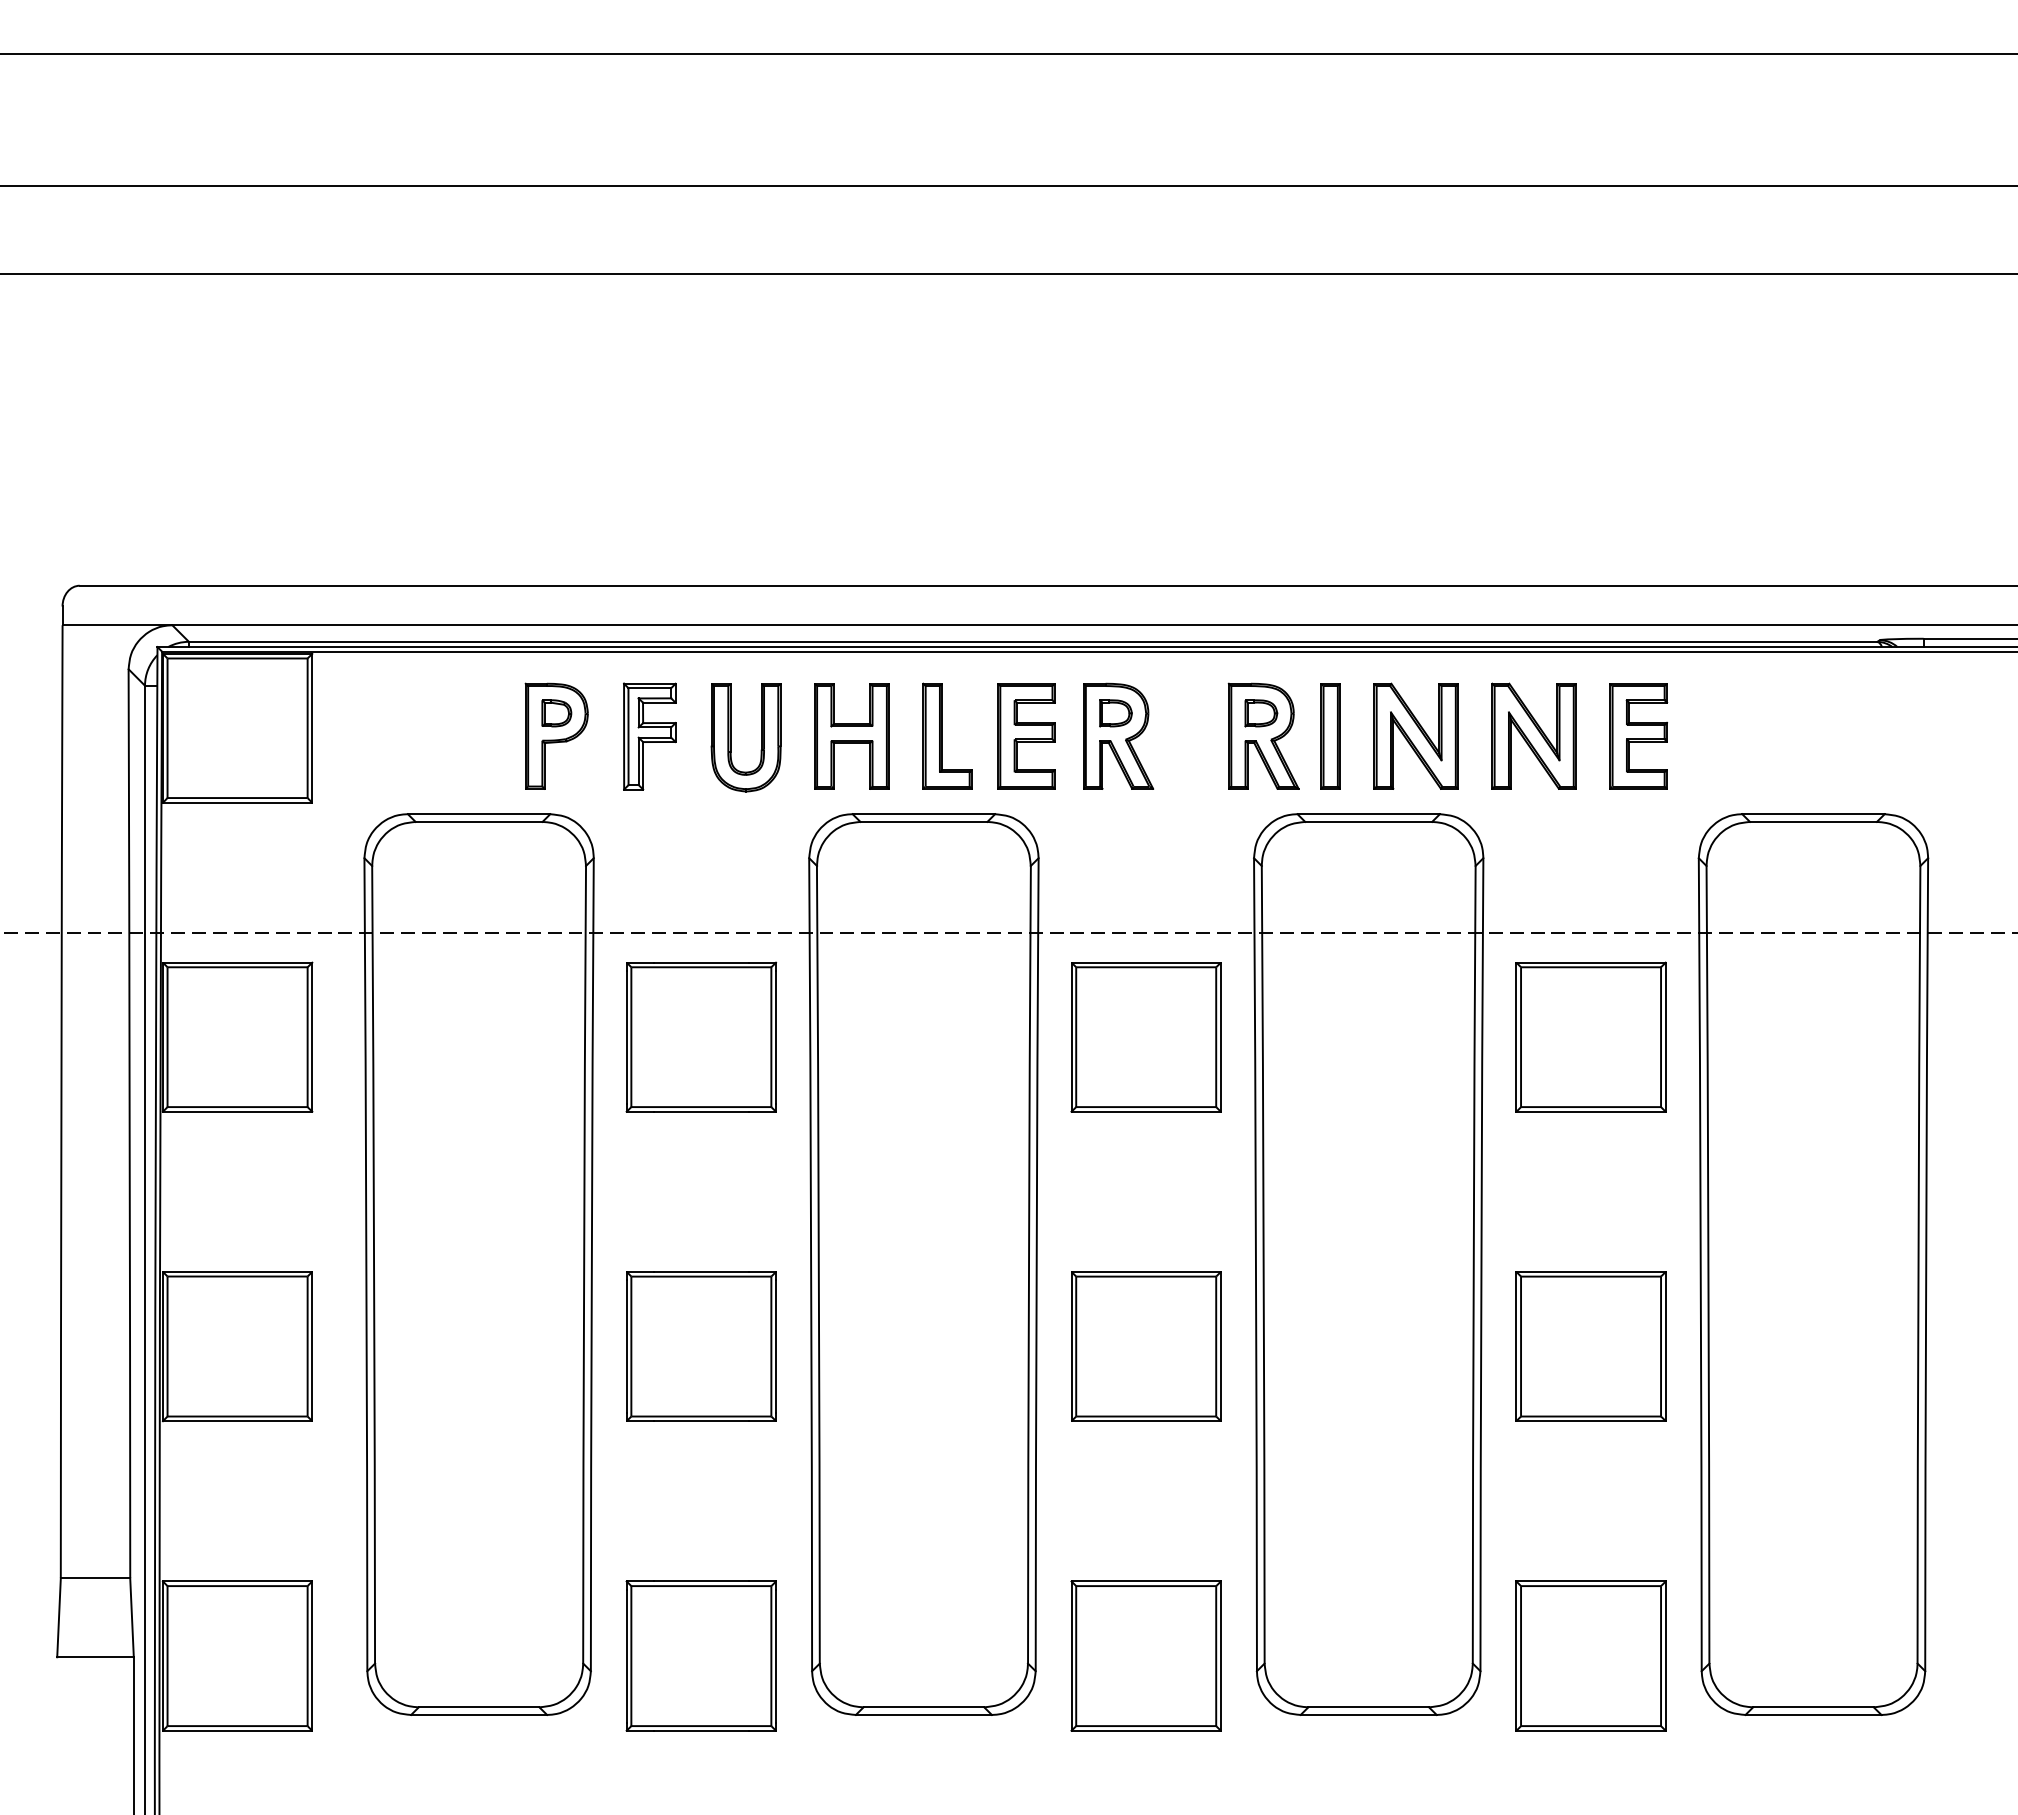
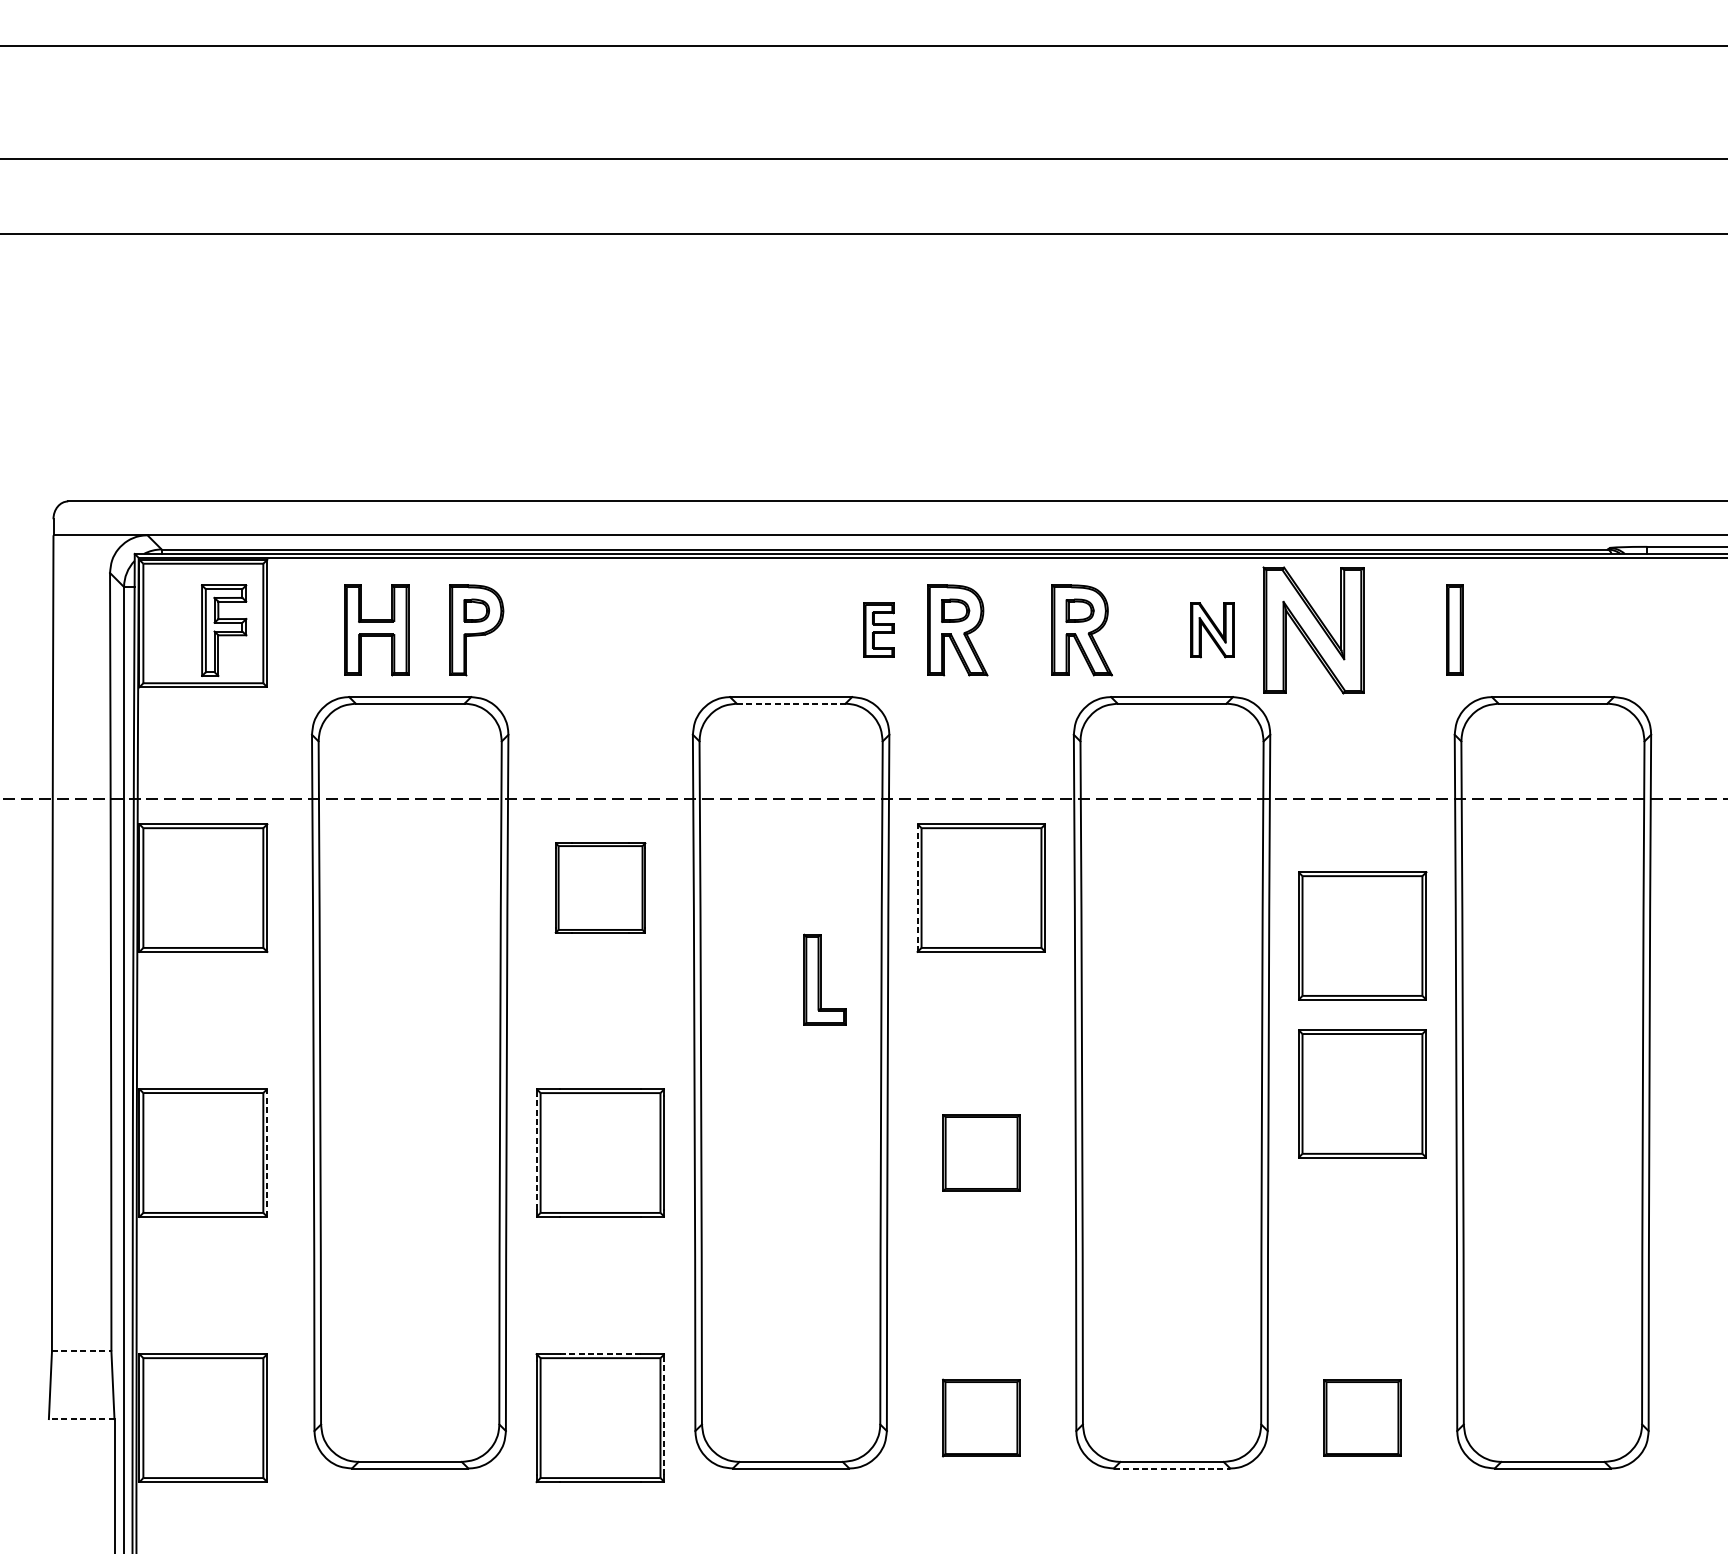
part: (947, 735) -> (825, 979), moved
part: (1415, 735) -> (1212, 629), size x0.6
part: (1533, 735) -> (1313, 629), size x1.4
part: (649, 736) -> (223, 630), moved
part: (851, 736) -> (376, 630), moved
part: (1026, 736) -> (878, 630), size x0.6
part: (1330, 736) -> (1454, 630), moved
part: (1638, 736) -> (1403, 630), removed
part: (731, 737) -> (626, 631), removed
line: (924, 821) -> (791, 703), solid -> dashed
part: (701, 1036) -> (600, 887), size x0.7
part: (1590, 1036) -> (1361, 935), moved
line: (1071, 1037) -> (917, 888), solid -> dashed
line: (312, 1346) -> (267, 1152), solid -> dashed
line: (626, 1346) -> (536, 1152), solid -> dashed
part: (1146, 1346) -> (981, 1152), size x0.6
part: (1590, 1346) -> (1361, 1093), moved
line: (95, 1578) -> (81, 1351), solid -> dashed
line: (701, 1581) -> (600, 1354), solid -> dashed
line: (776, 1655) -> (664, 1417), solid -> dashed
part: (1145, 1655) -> (980, 1417), size x0.6
part: (1590, 1655) -> (1361, 1417), size x0.6
line: (95, 1657) -> (81, 1419), solid -> dashed
line: (1369, 1714) -> (1172, 1468), solid -> dashed

